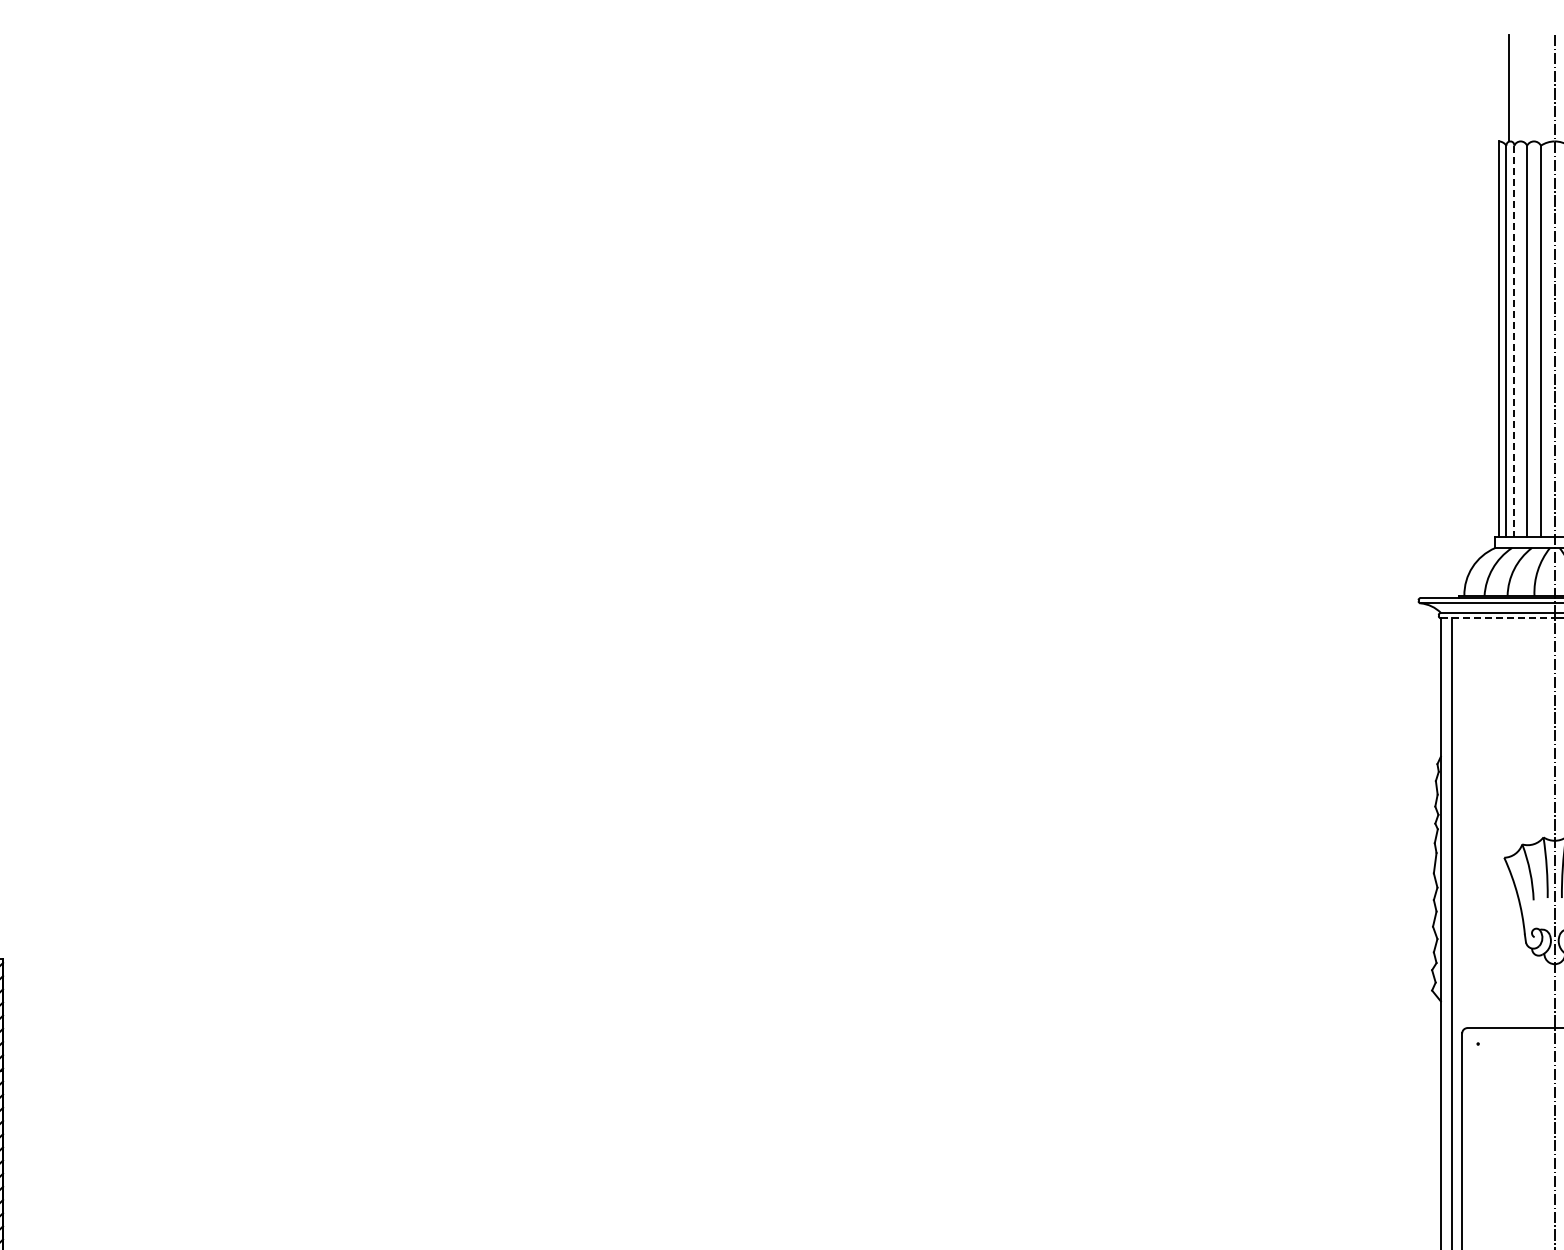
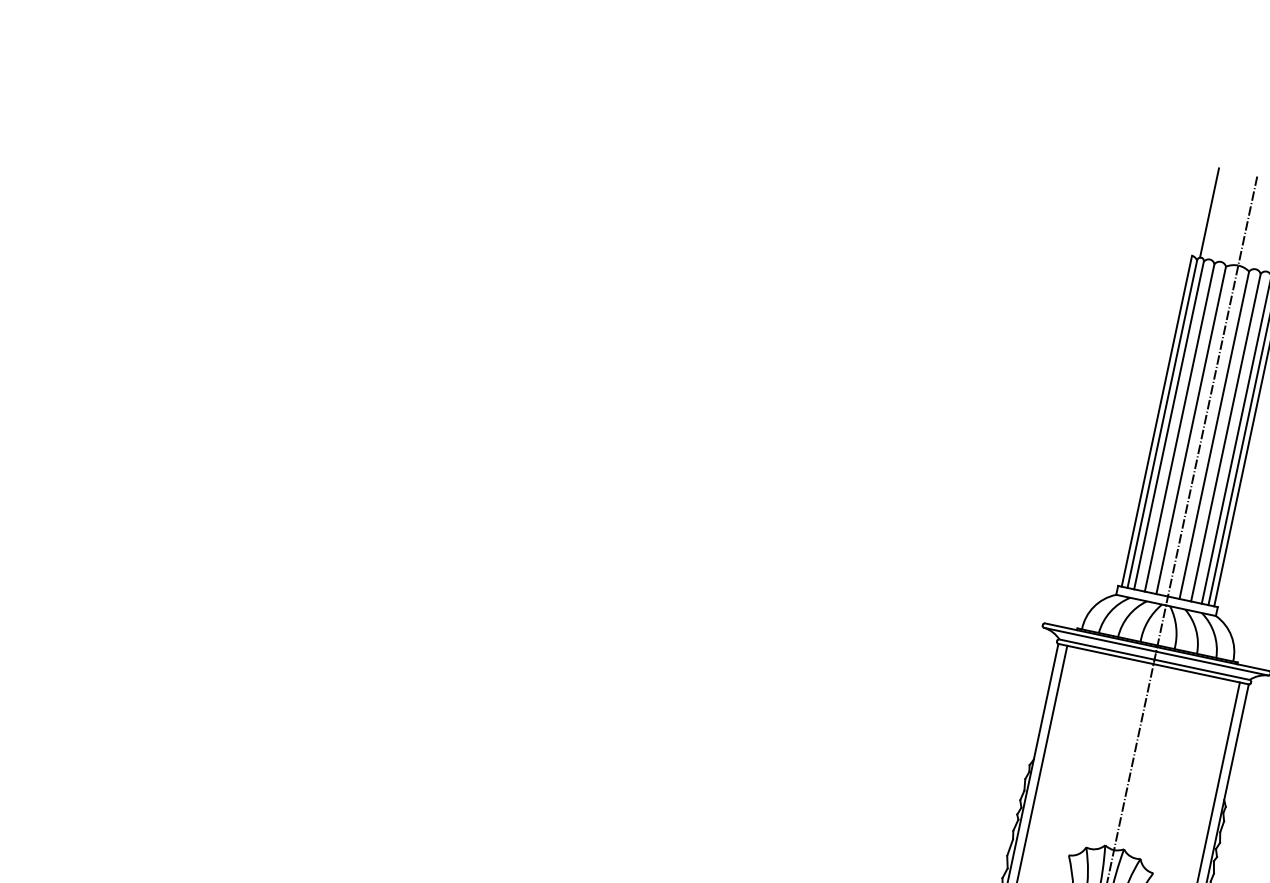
line: (1514, 341) -> (1169, 425), dashed -> solid
line: (1497, 618) -> (1105, 654), dashed -> solid

